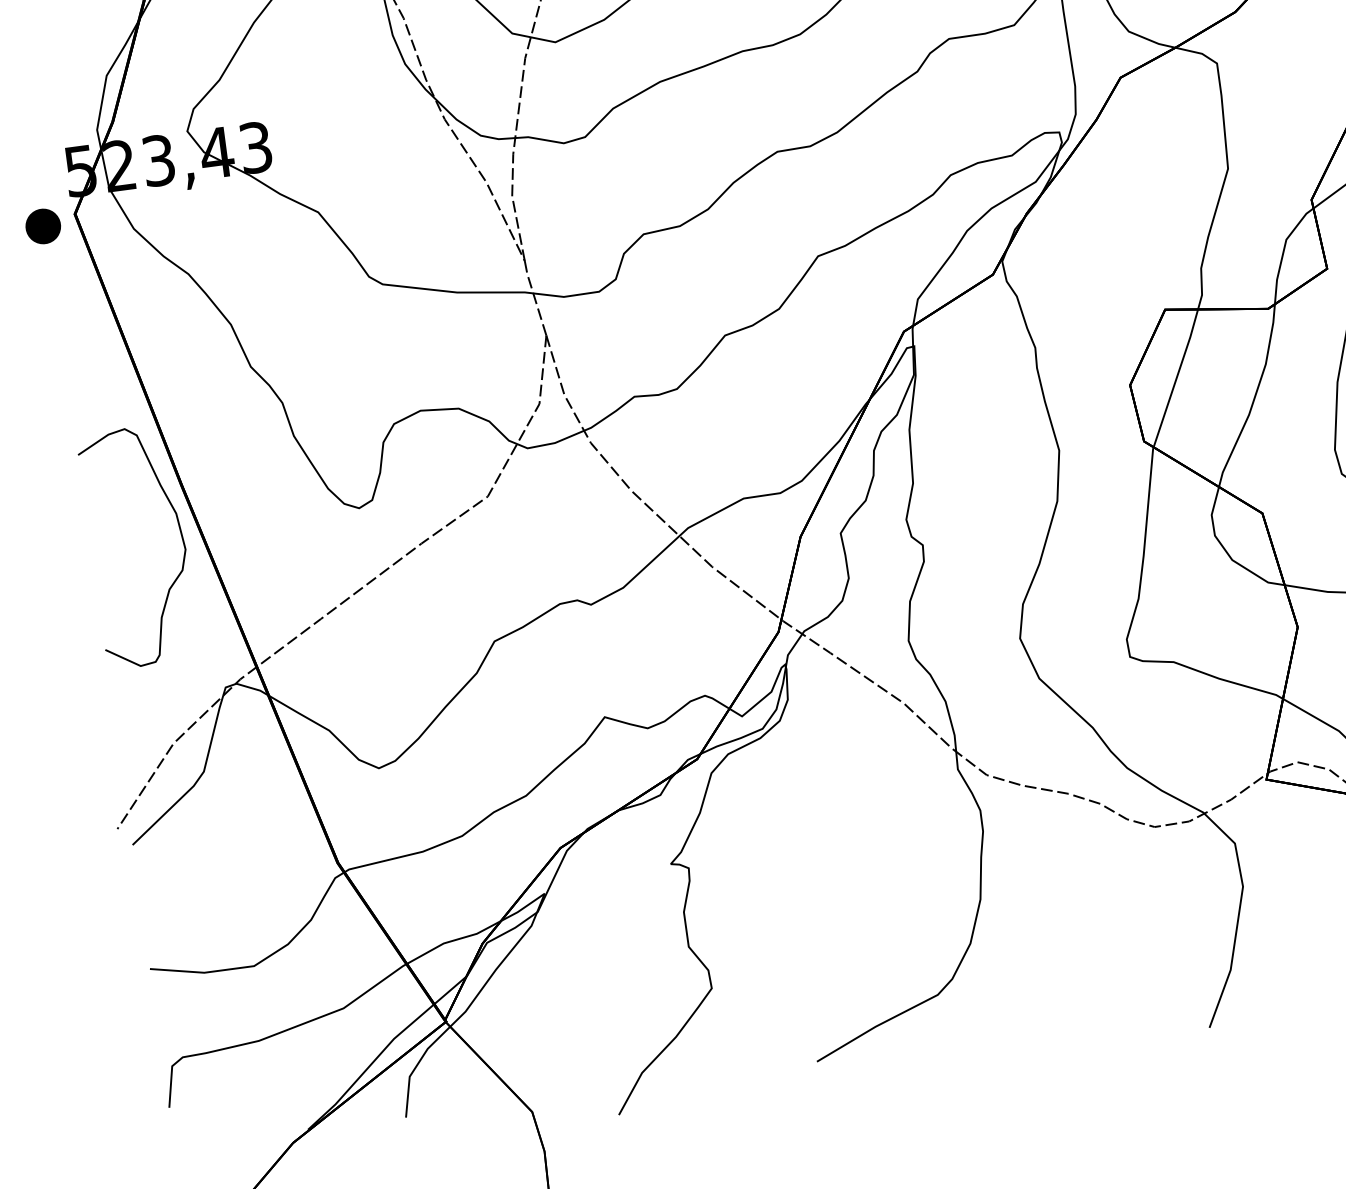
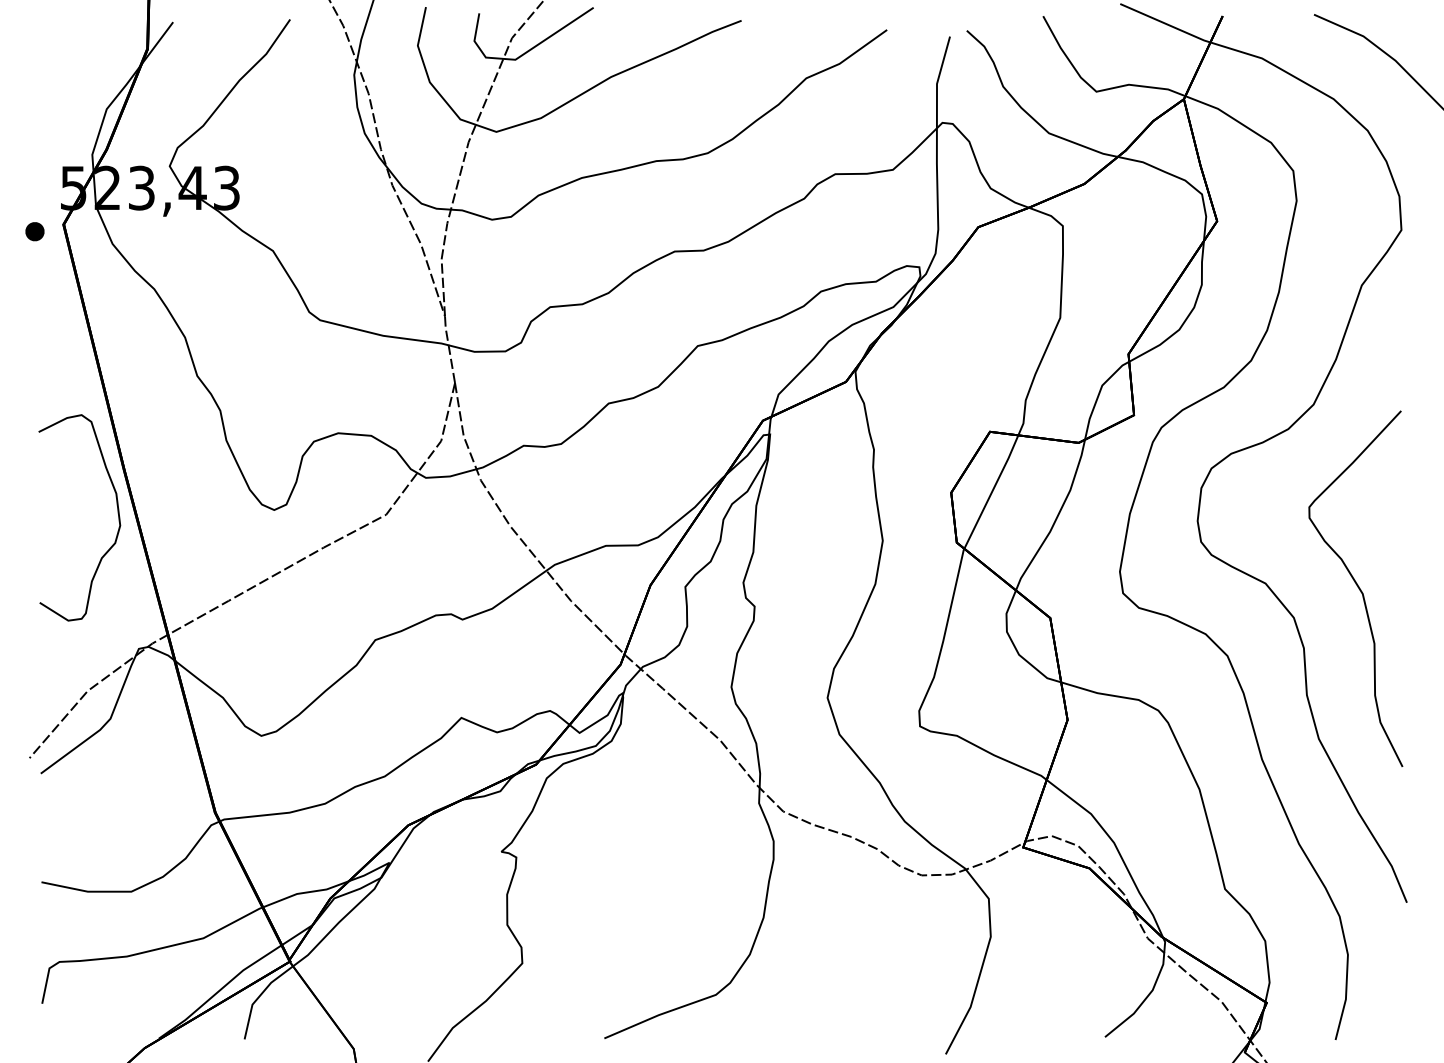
part: (42, 226) -> (34, 231), size x0.62

